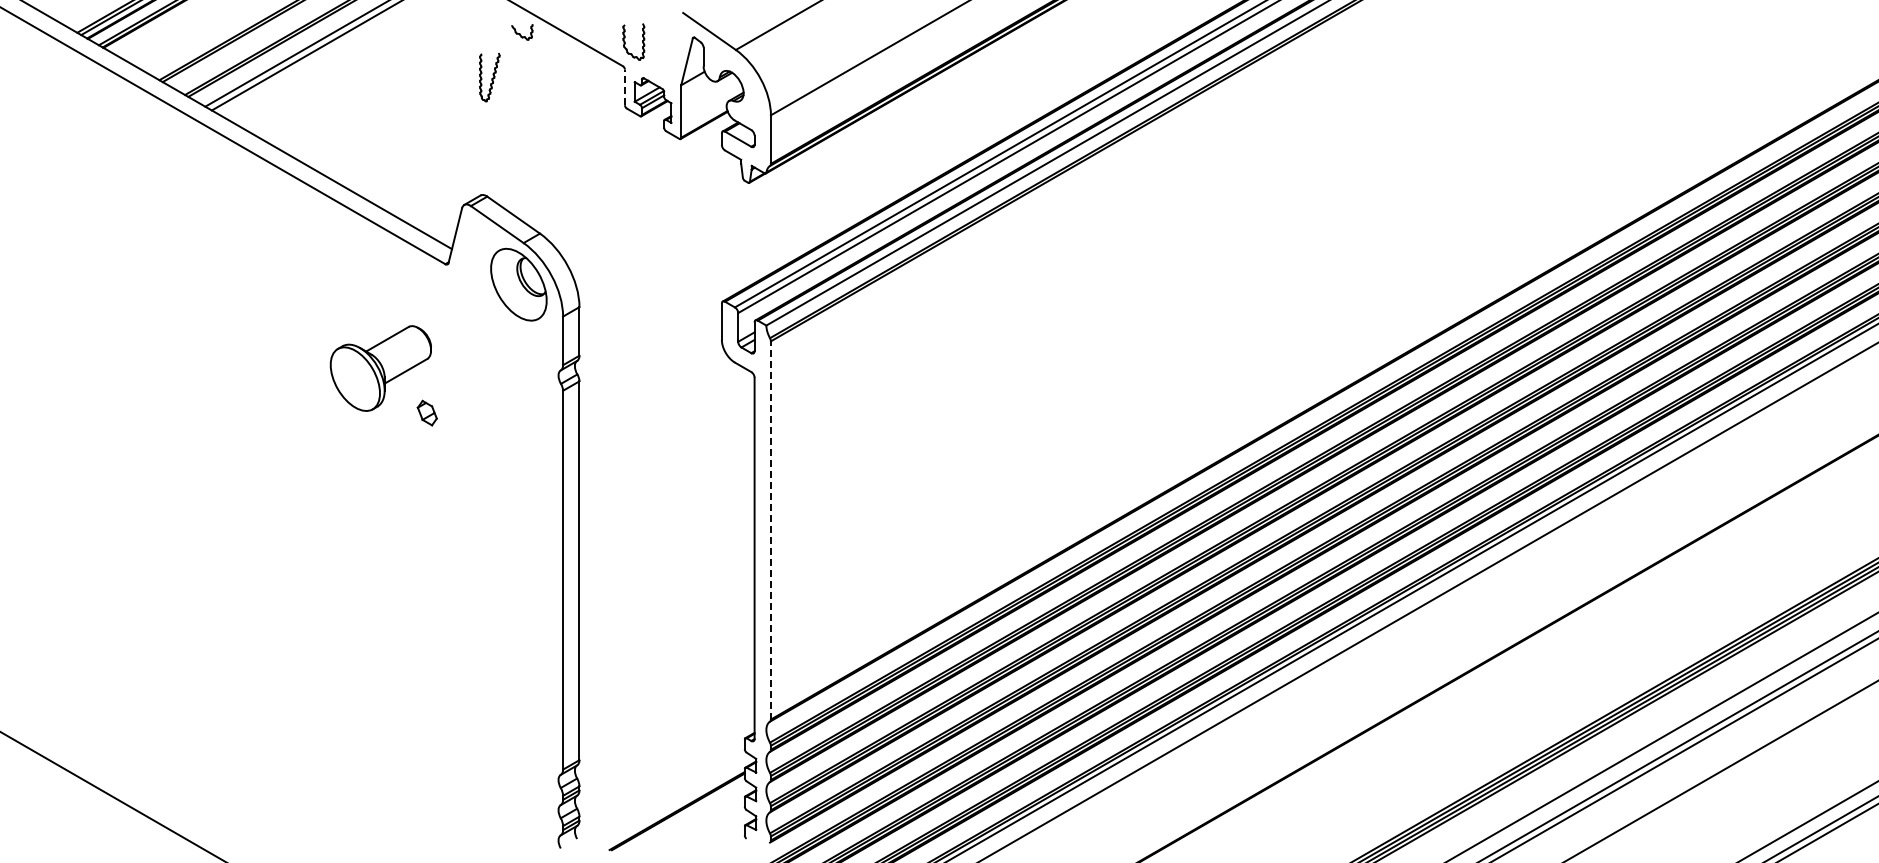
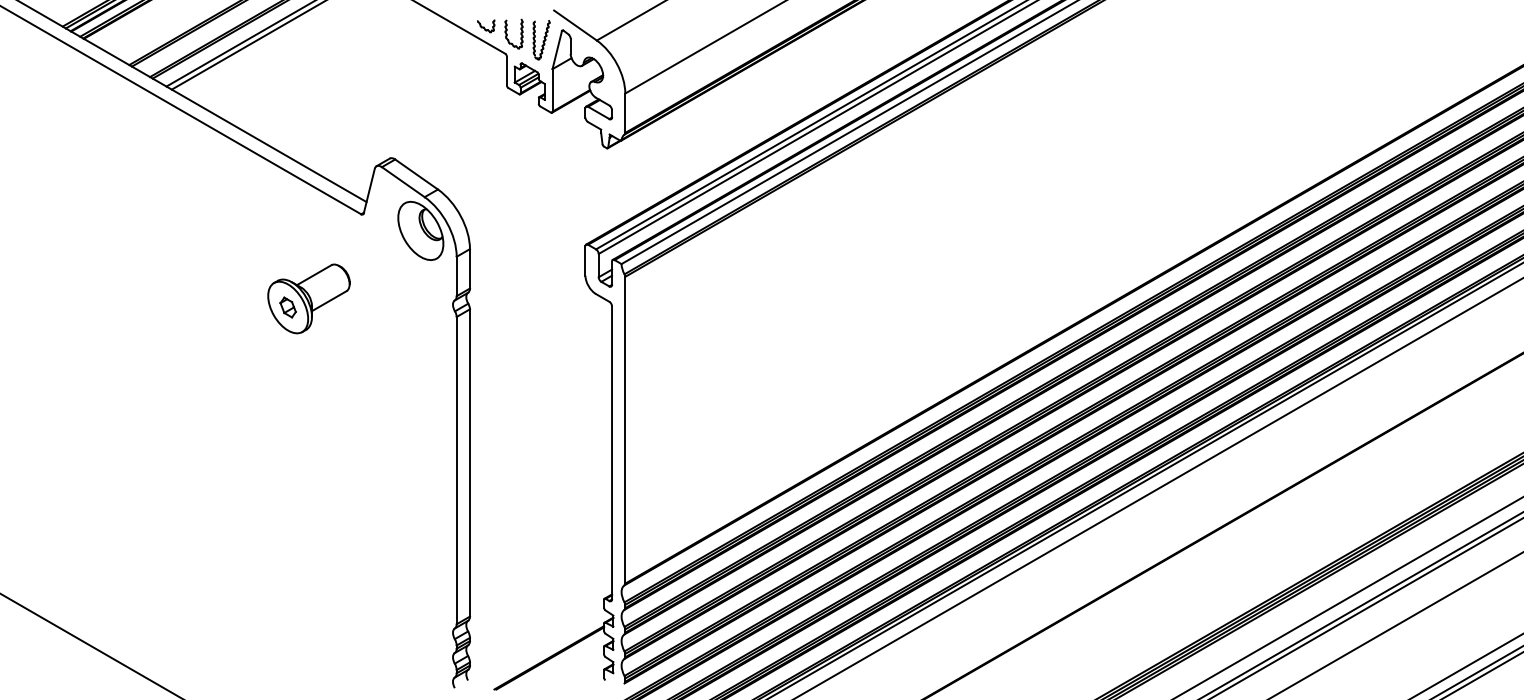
part: (522, 32) -> (486, 26), moved
part: (489, 77) -> (541, 40), moved
line: (624, 87) -> (506, 70), dashed -> solid
part: (426, 412) -> (287, 307), moved
line: (770, 529) -> (624, 429), dashed -> solid

